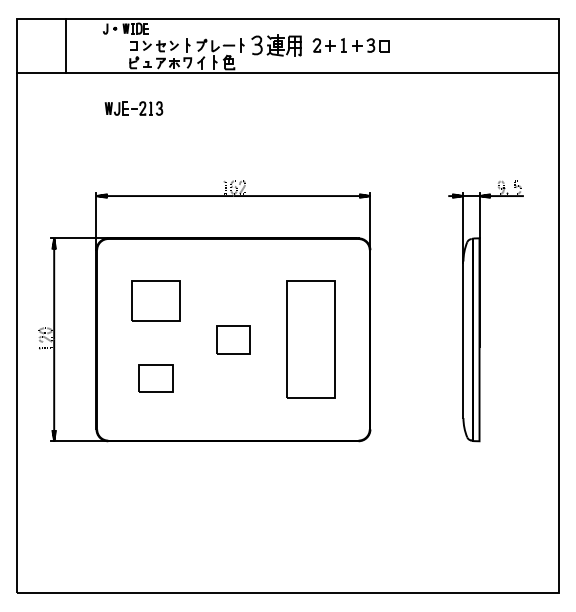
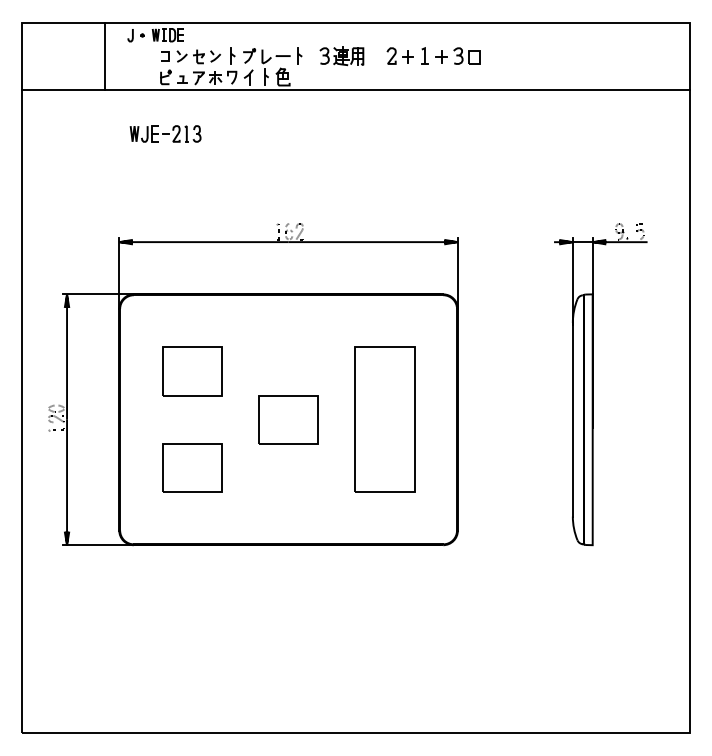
line: (66, 45) -> (105, 55), moved
part: (276, 45) -> (341, 56), size x0.71
part: (233, 339) -> (288, 419), size x1.43
part: (155, 378) -> (192, 467), size x1.43

